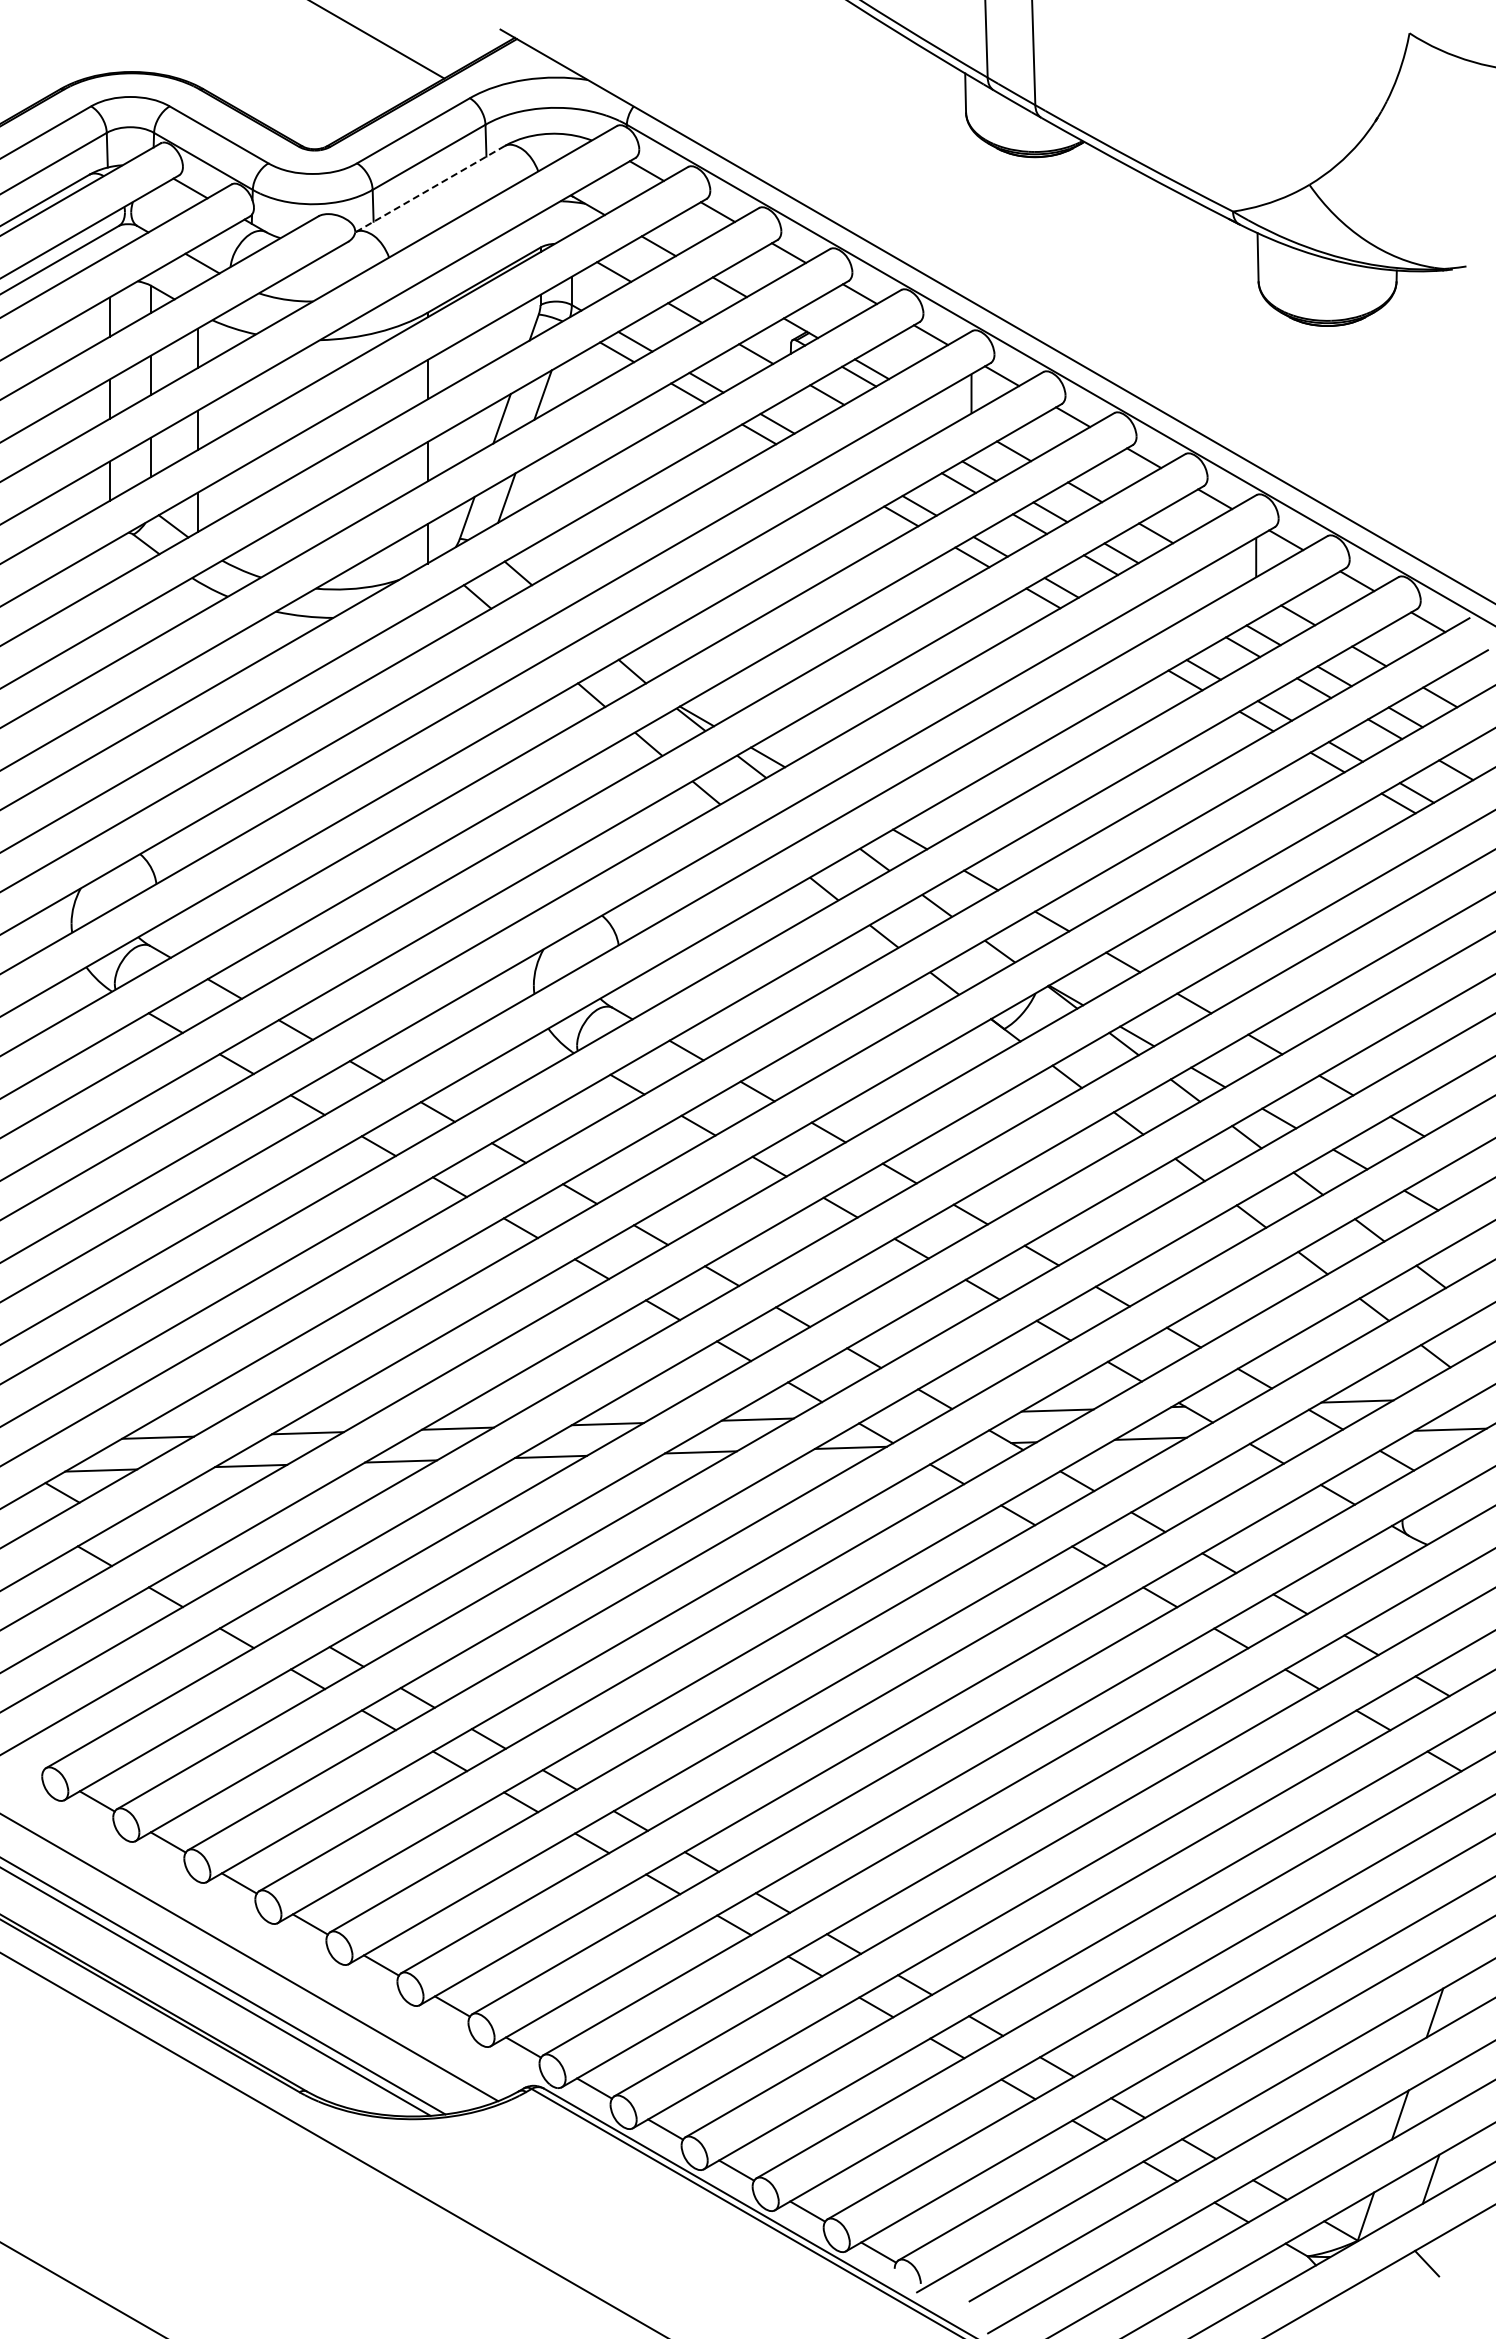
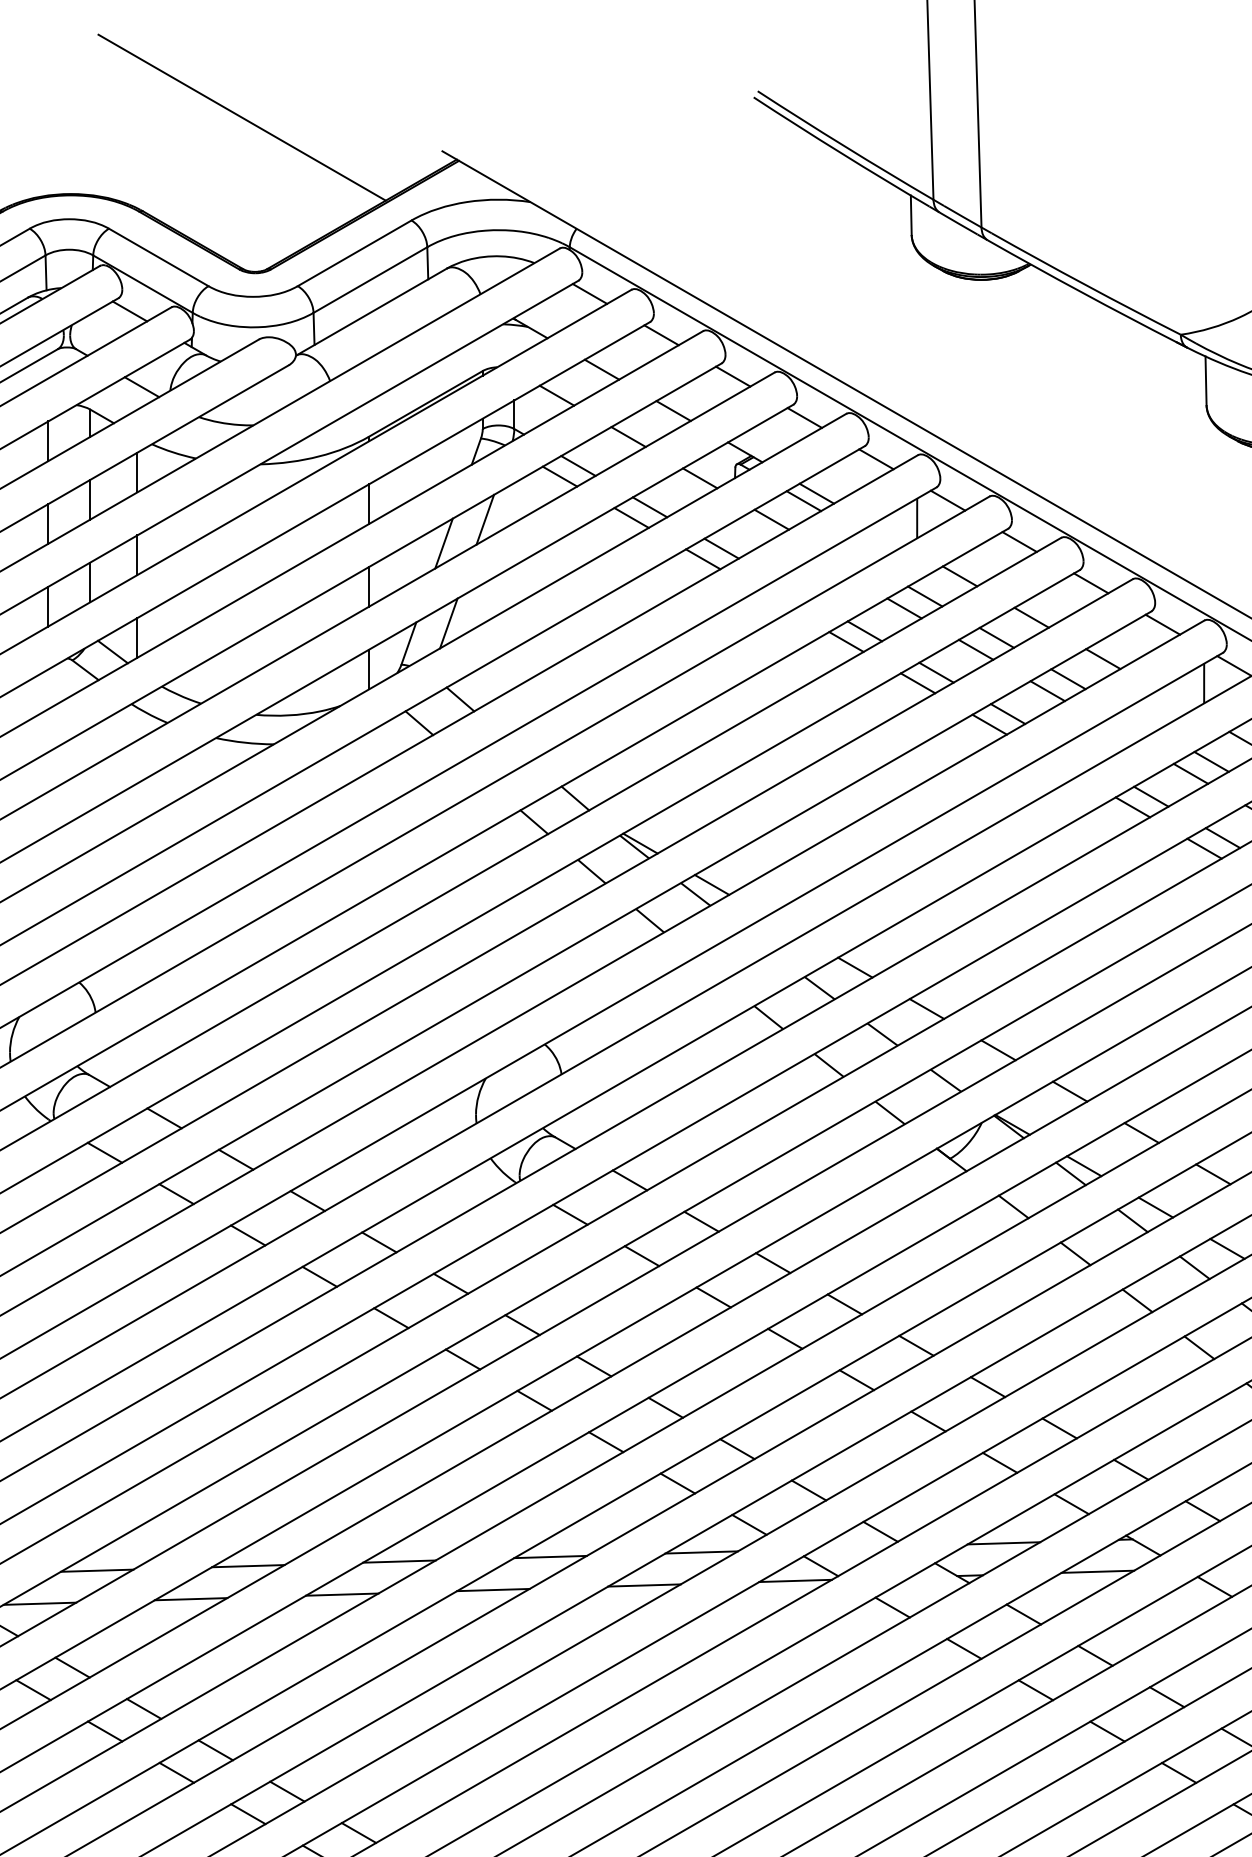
line: (429, 189) -> (370, 312), dashed -> solid
line: (133, 1533) -> (72, 1667), added
line: (204, 1574) -> (144, 1708), added
line: (275, 1615) -> (215, 1749), added

